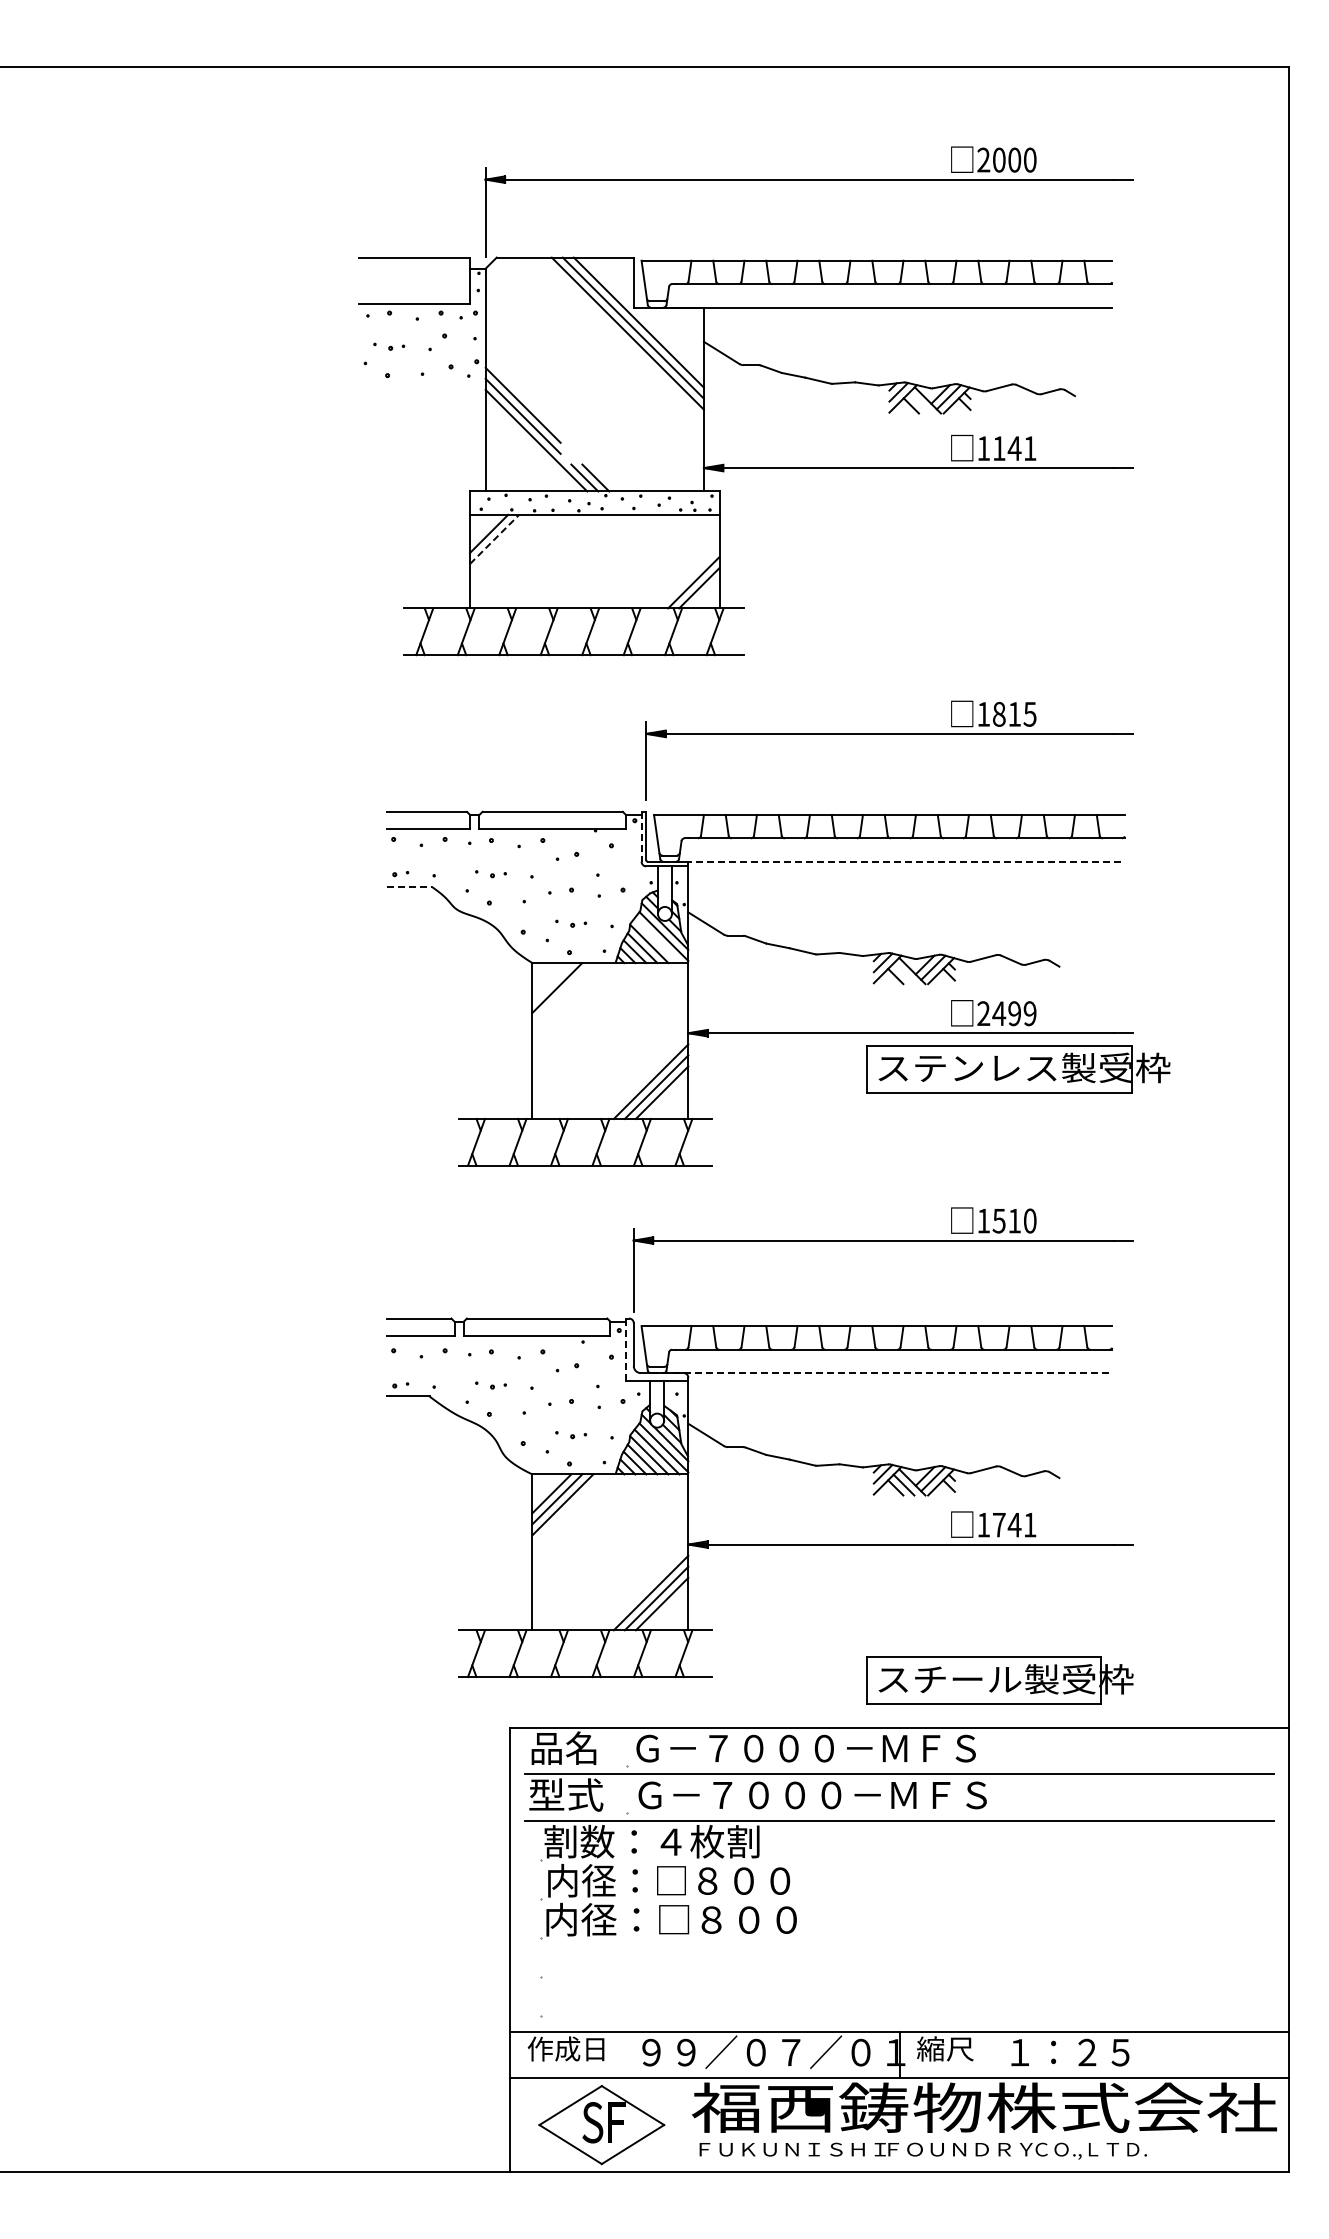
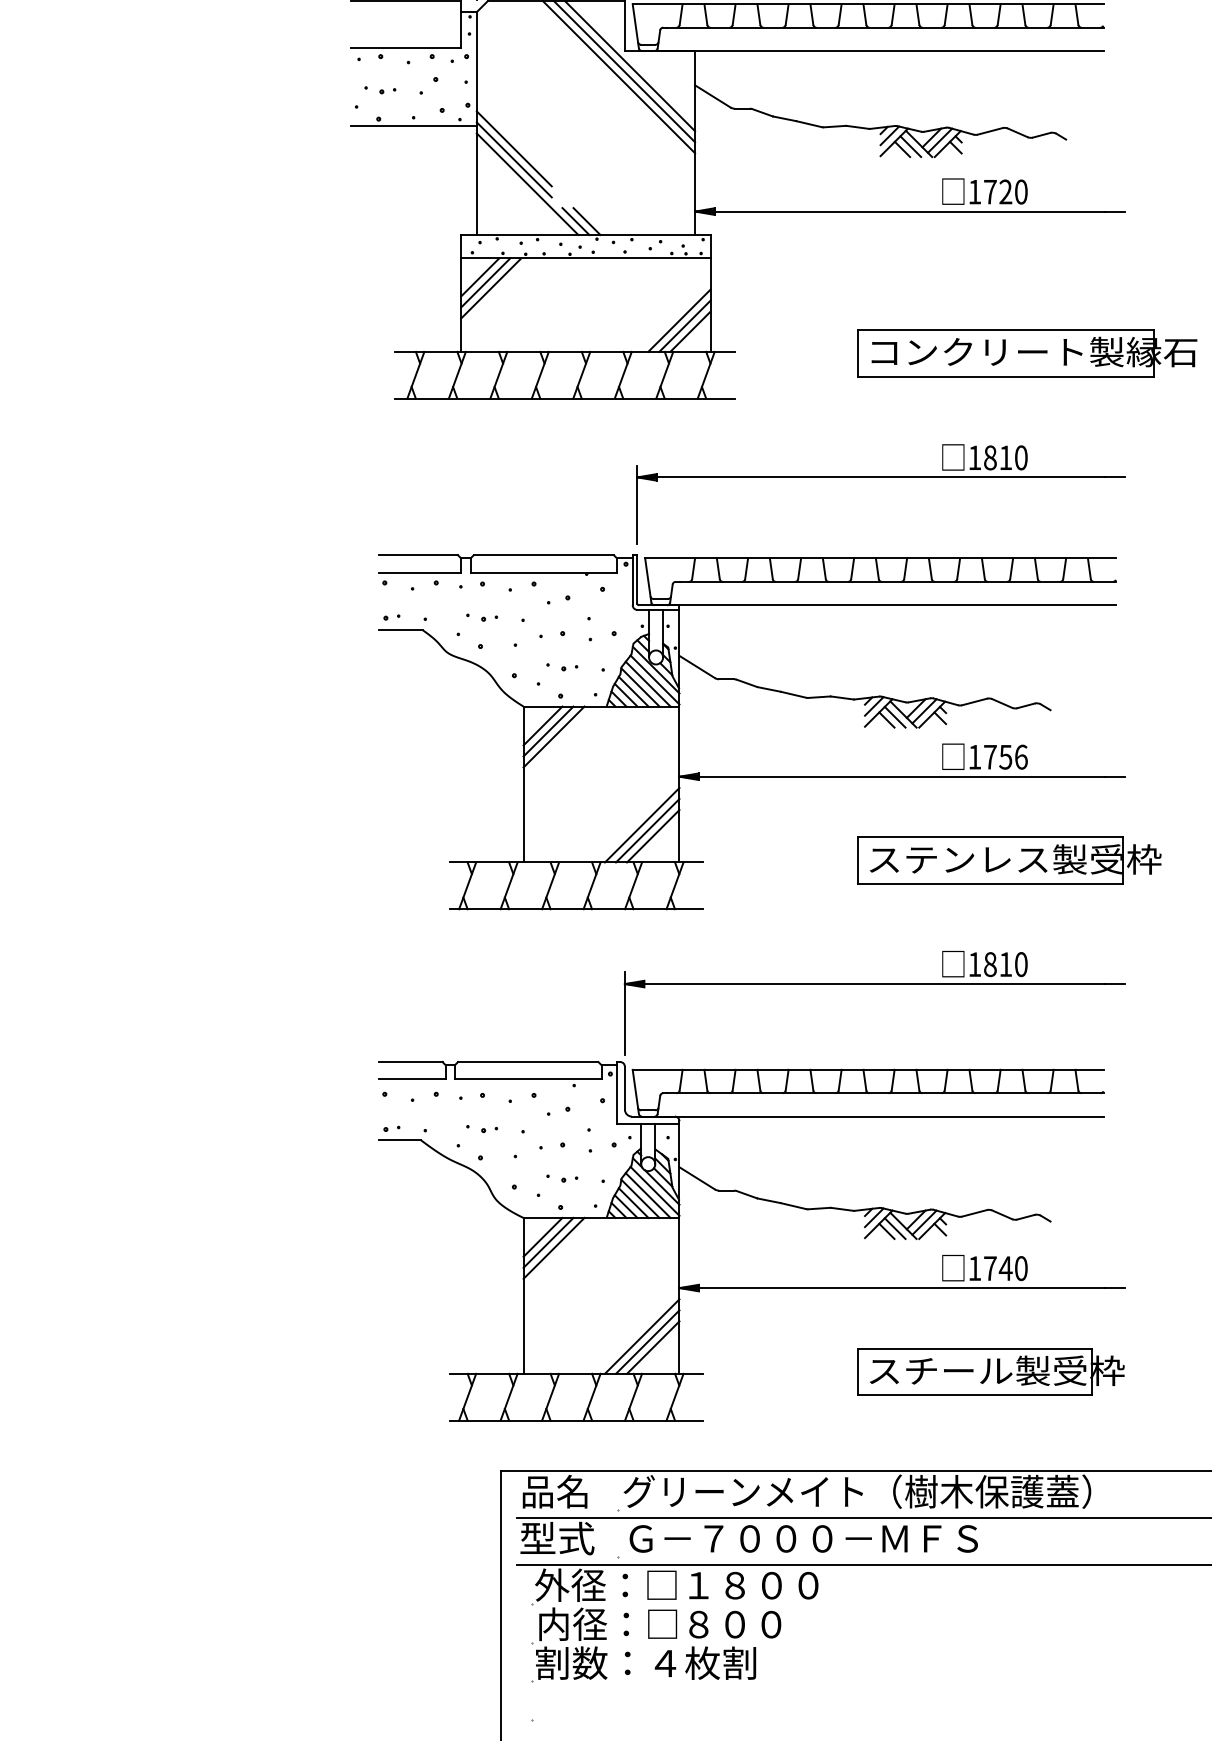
line: (422, 382) -> (413, 126), added
line: (919, 402) -> (910, 146), added
text: (1014, 448) -> (1005, 192), 1141 -> 1720
line: (494, 539) -> (485, 283), dashed -> solid
line: (500, 544) -> (491, 288), added
line: (688, 577) -> (679, 321), added
part: (1036, 609) -> (1027, 353), added
text: (1029, 713) -> (1020, 457), 1815 -> 1810
line: (641, 836) -> (632, 580), dashed -> solid
line: (894, 861) -> (885, 605), dashed -> solid
line: (410, 886) -> (401, 630), dashed -> solid
line: (656, 940) -> (647, 684), added
line: (903, 973) -> (894, 717), added
line: (551, 982) -> (542, 726), added
line: (562, 993) -> (553, 737), added
text: (1006, 1013) -> (997, 757), 2499 -> 1756
part: (1018, 1069) -> (1009, 861), moved
text: (998, 1220) -> (989, 964), 1510 -> 1810
line: (625, 1349) -> (616, 1093), dashed -> solid
line: (881, 1373) -> (872, 1117), dashed -> solid
text: (1030, 1524) -> (1021, 1268), 1741 -> 1740
part: (999, 1680) -> (990, 1372), moved
text: (865, 1748) -> (856, 1492), Ｇ－７０００－ＭＦＳ -> グリーンメイト（樹木保護蓋）
text: (685, 1841) -> (676, 1585), 割数：４枚割 -> 外径：□１８００
text: (670, 1919) -> (661, 1663), 内径：□８００ -> 割数：４枚割

